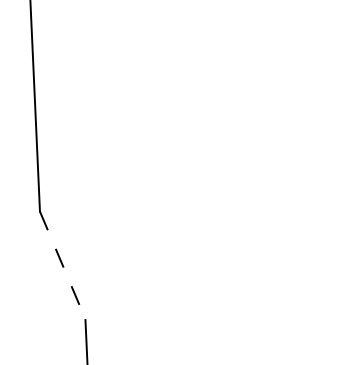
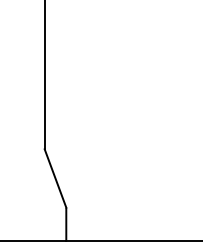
line: (62, 265) -> (55, 178), dashed -> solid

